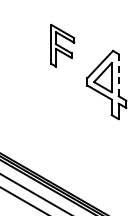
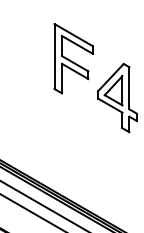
part: (62, 45) -> (73, 58), size x1.67
line: (118, 75) -> (129, 88), dashed -> solid

